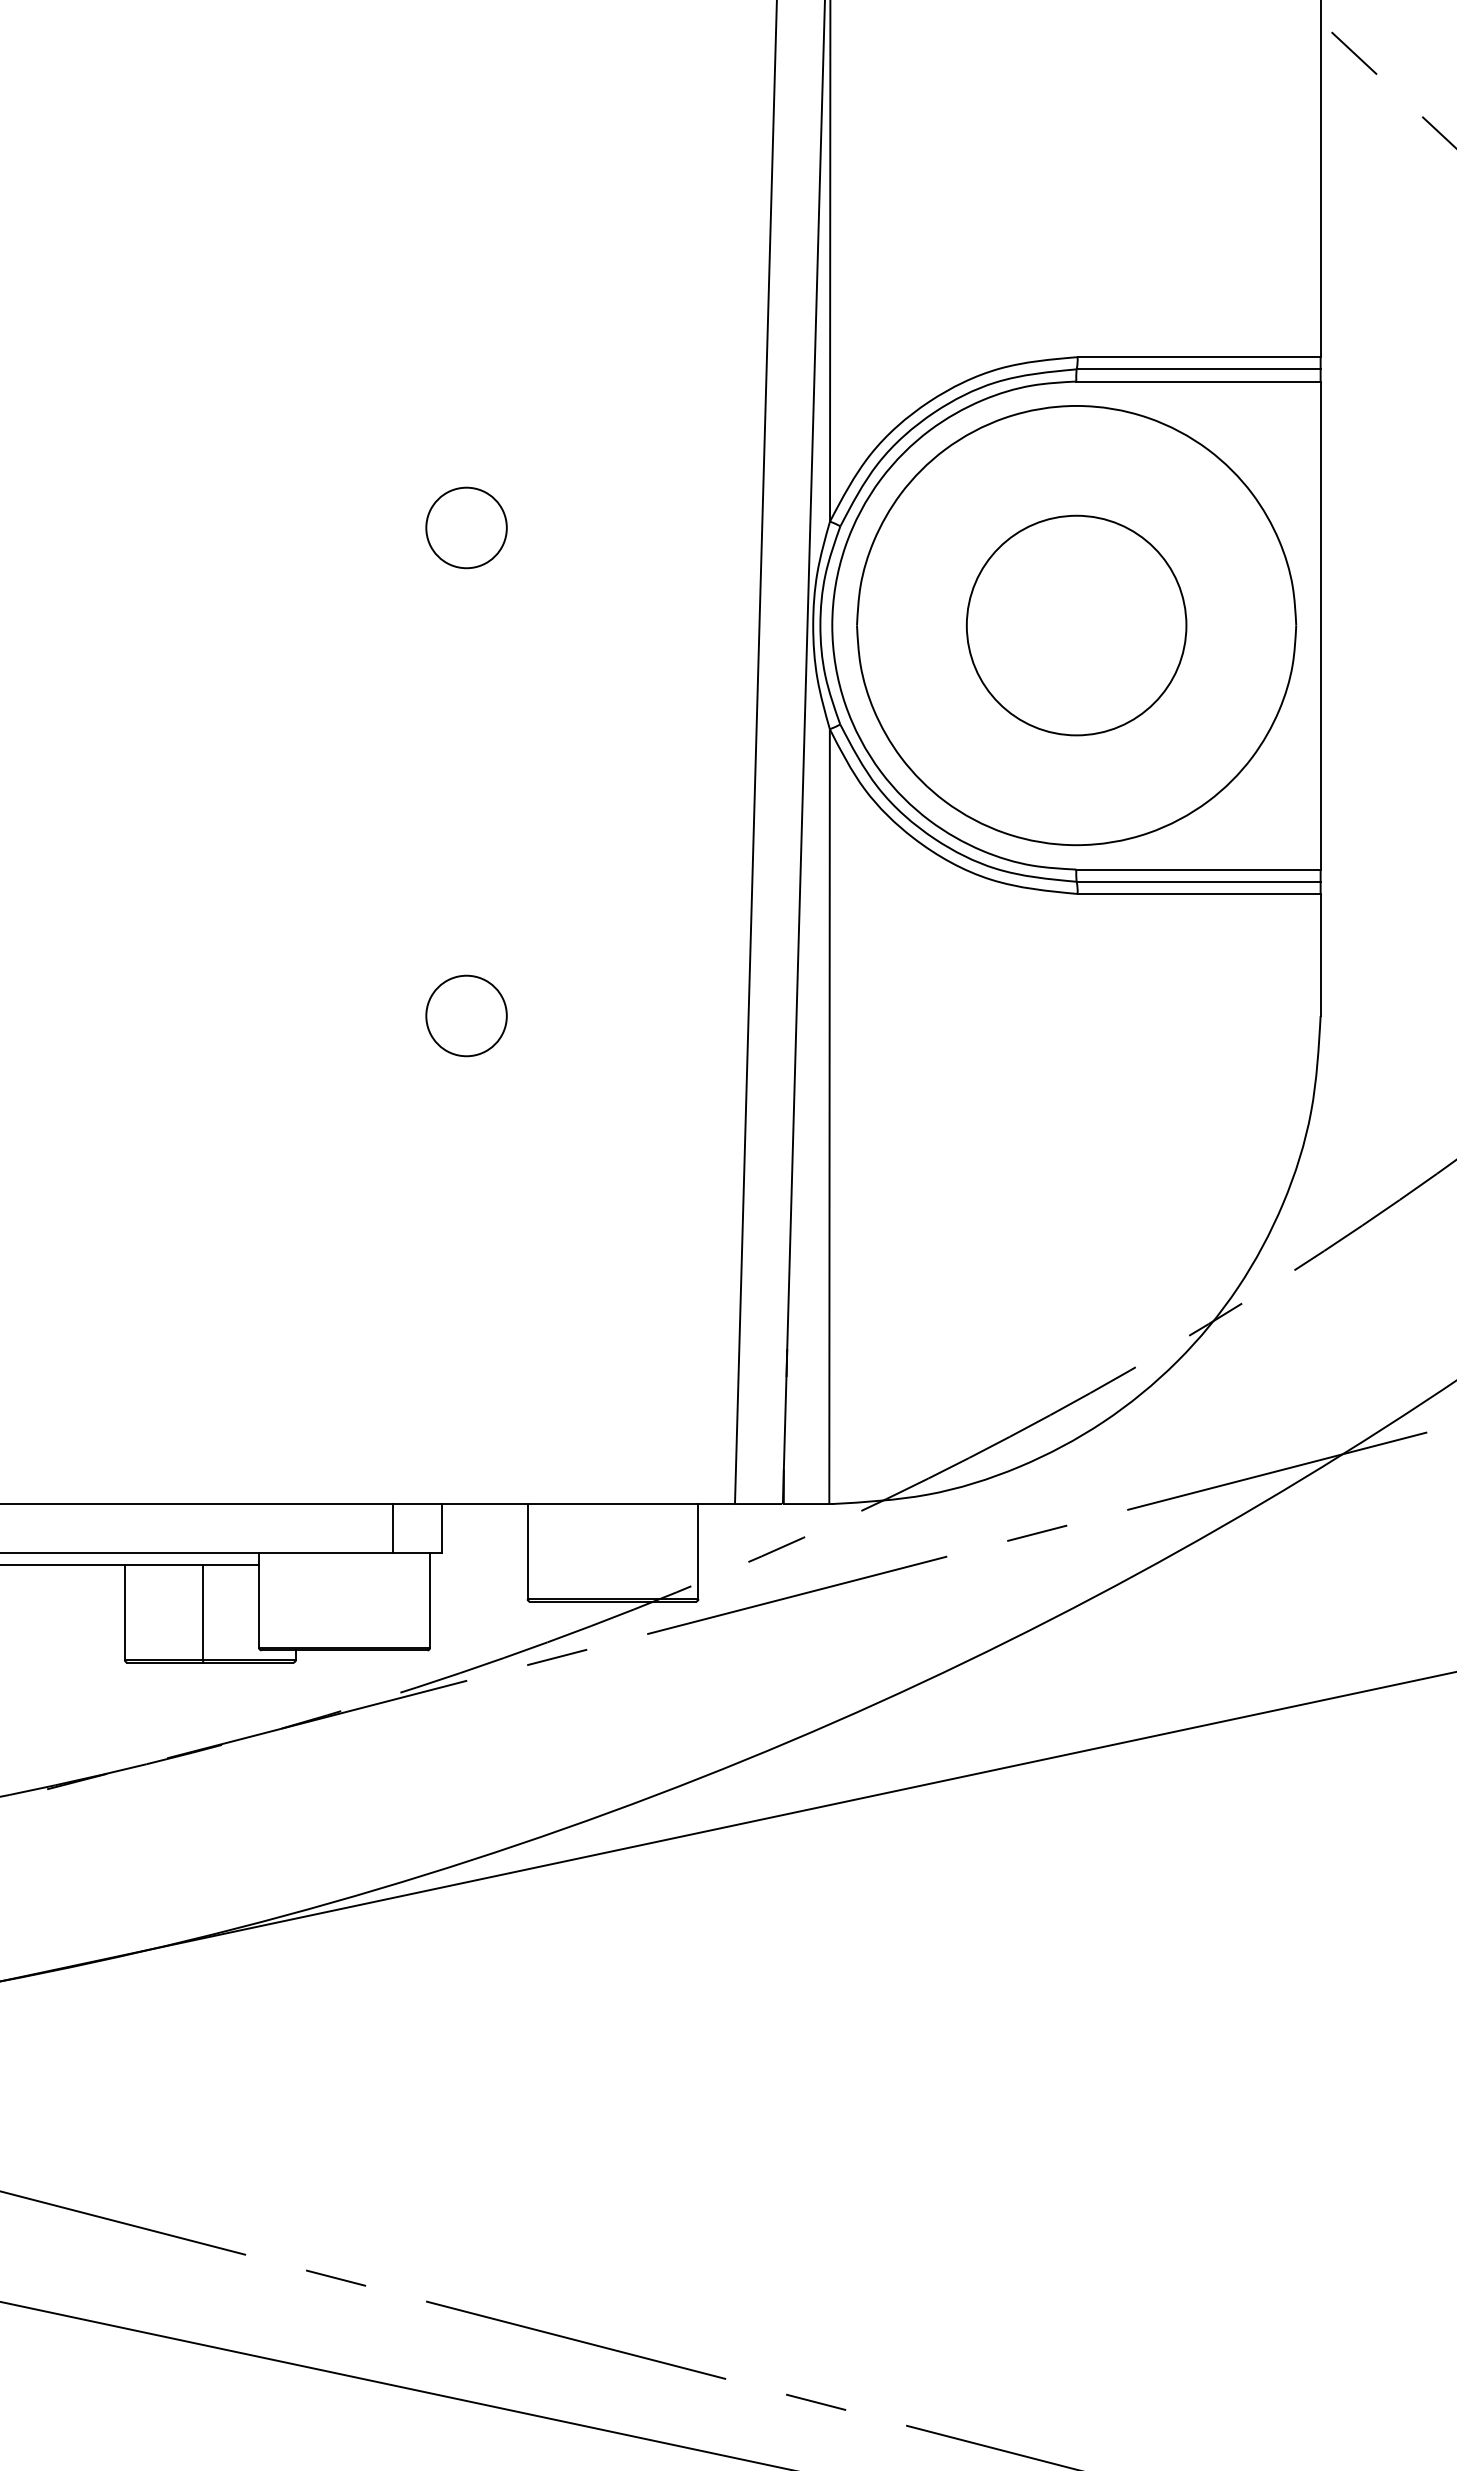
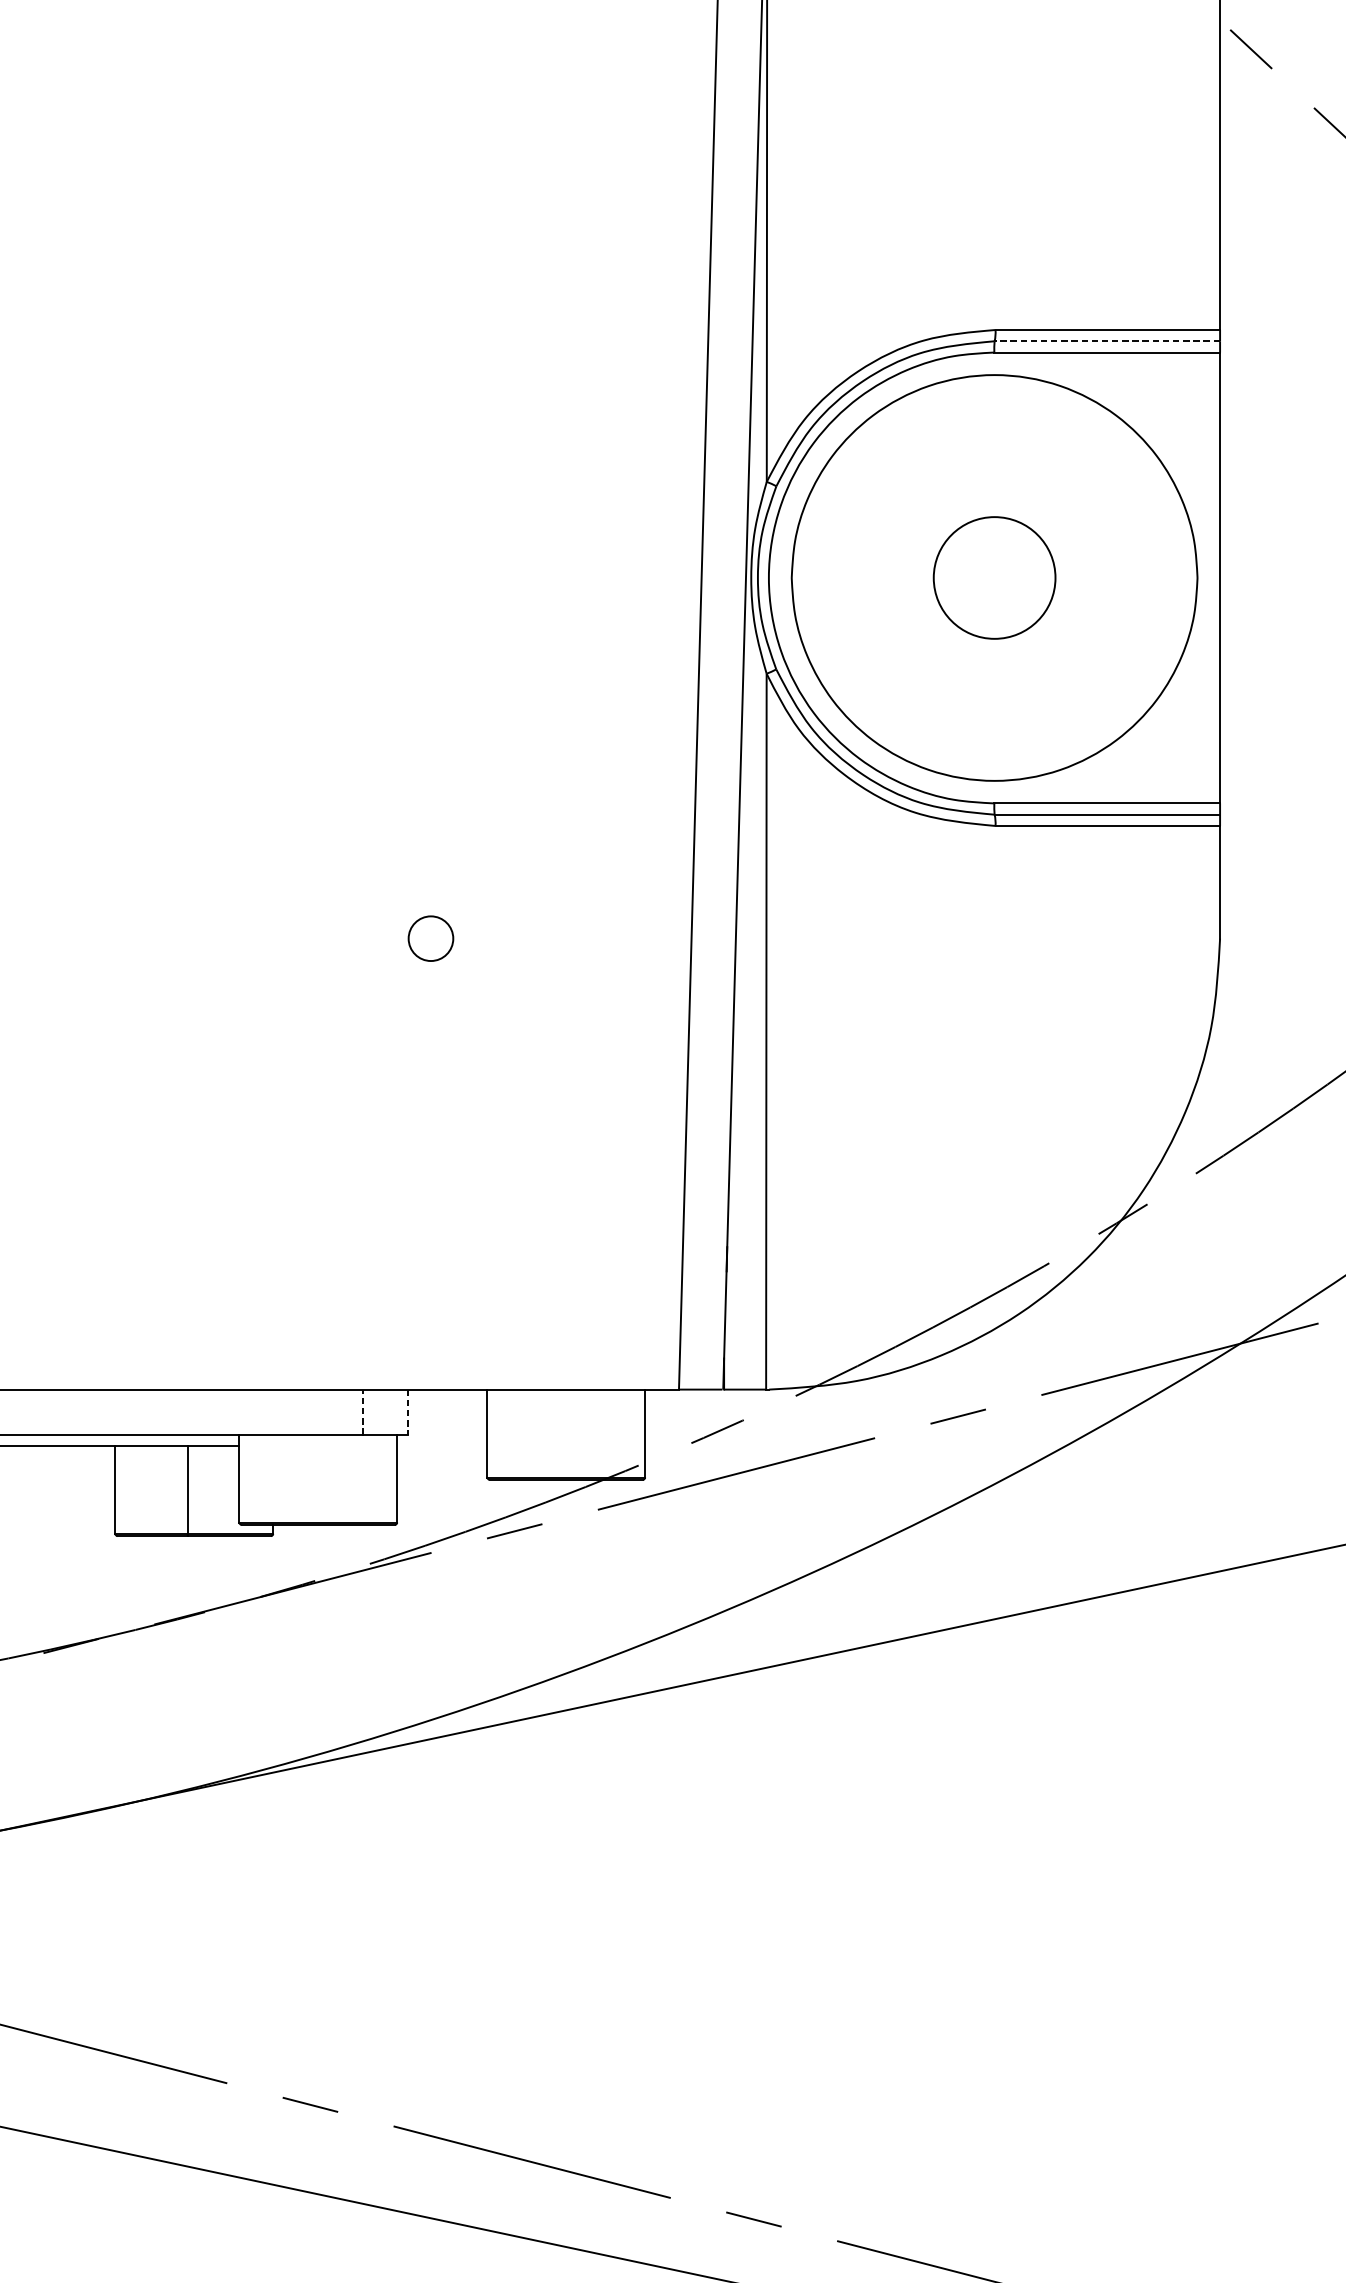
line: (1198, 369) -> (1107, 341), solid -> dashed
circle: (466, 527) -> (430, 487), removed
circle: (1076, 625) -> (994, 577), size x0.6
circle: (466, 1015) -> (430, 938), size x0.6
line: (393, 1527) -> (363, 1411), solid -> dashed
line: (442, 1528) -> (408, 1412), solid -> dashed

